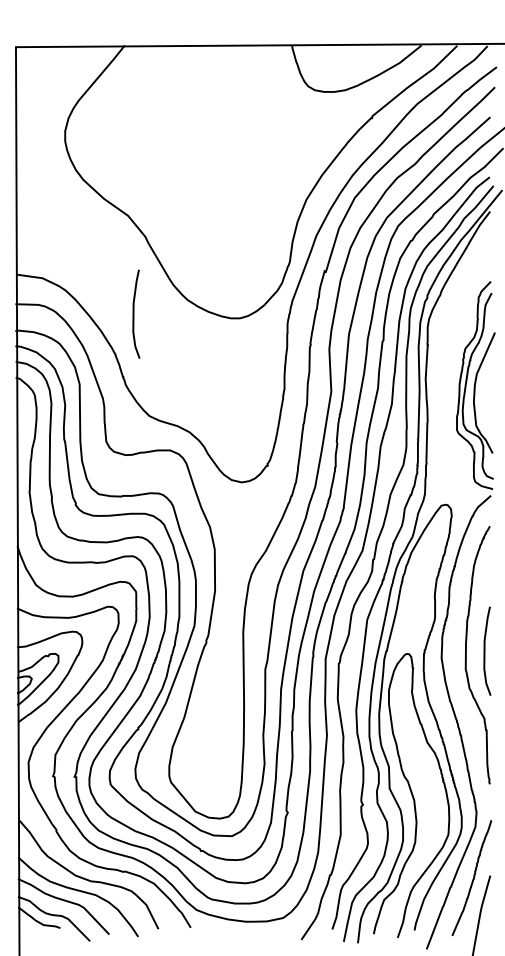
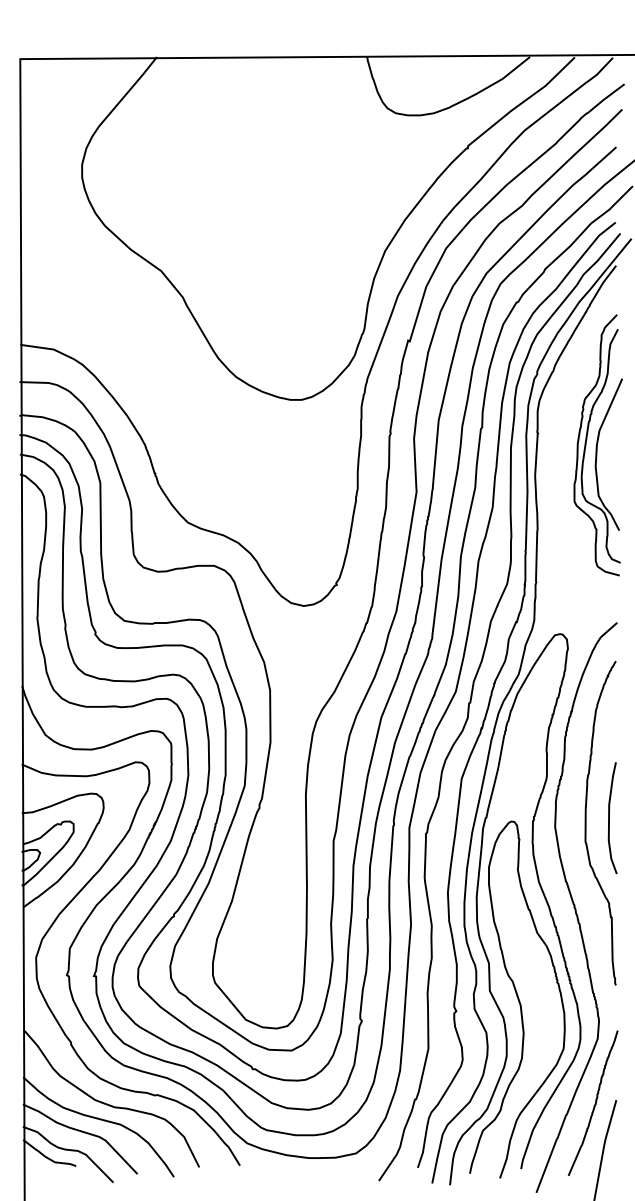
curve: (134, 313) -> (169, 393), removed
part: (475, 385) -> (597, 445), moved

